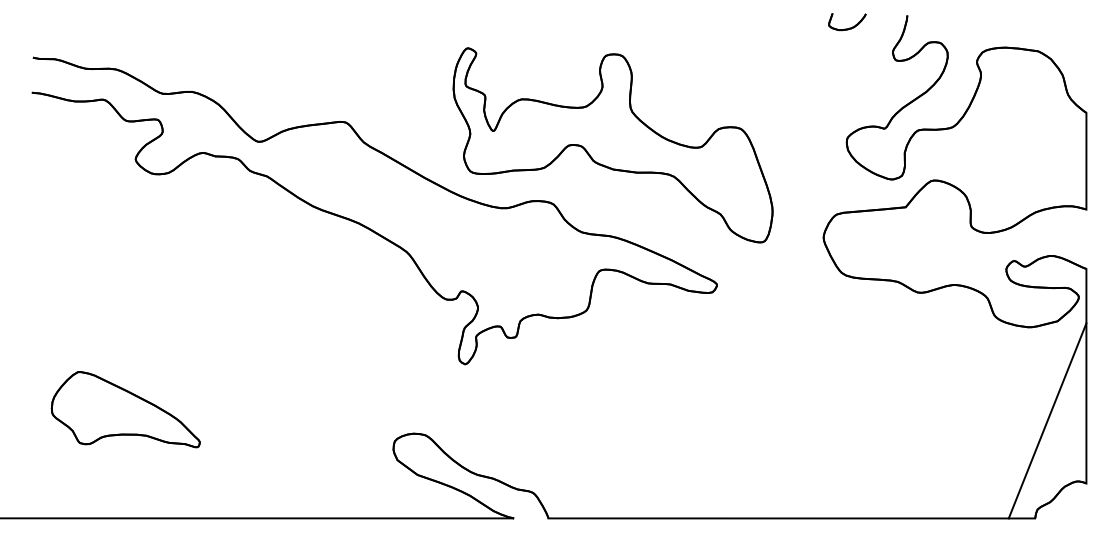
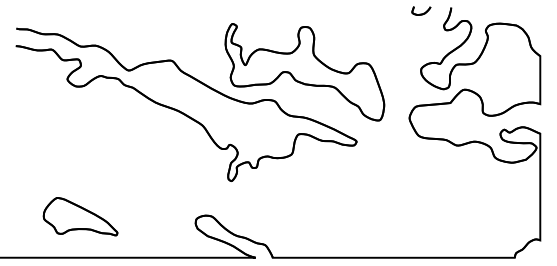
part: (125, 409) -> (80, 216), moved
line: (1046, 419) -> (520, 208), removed

